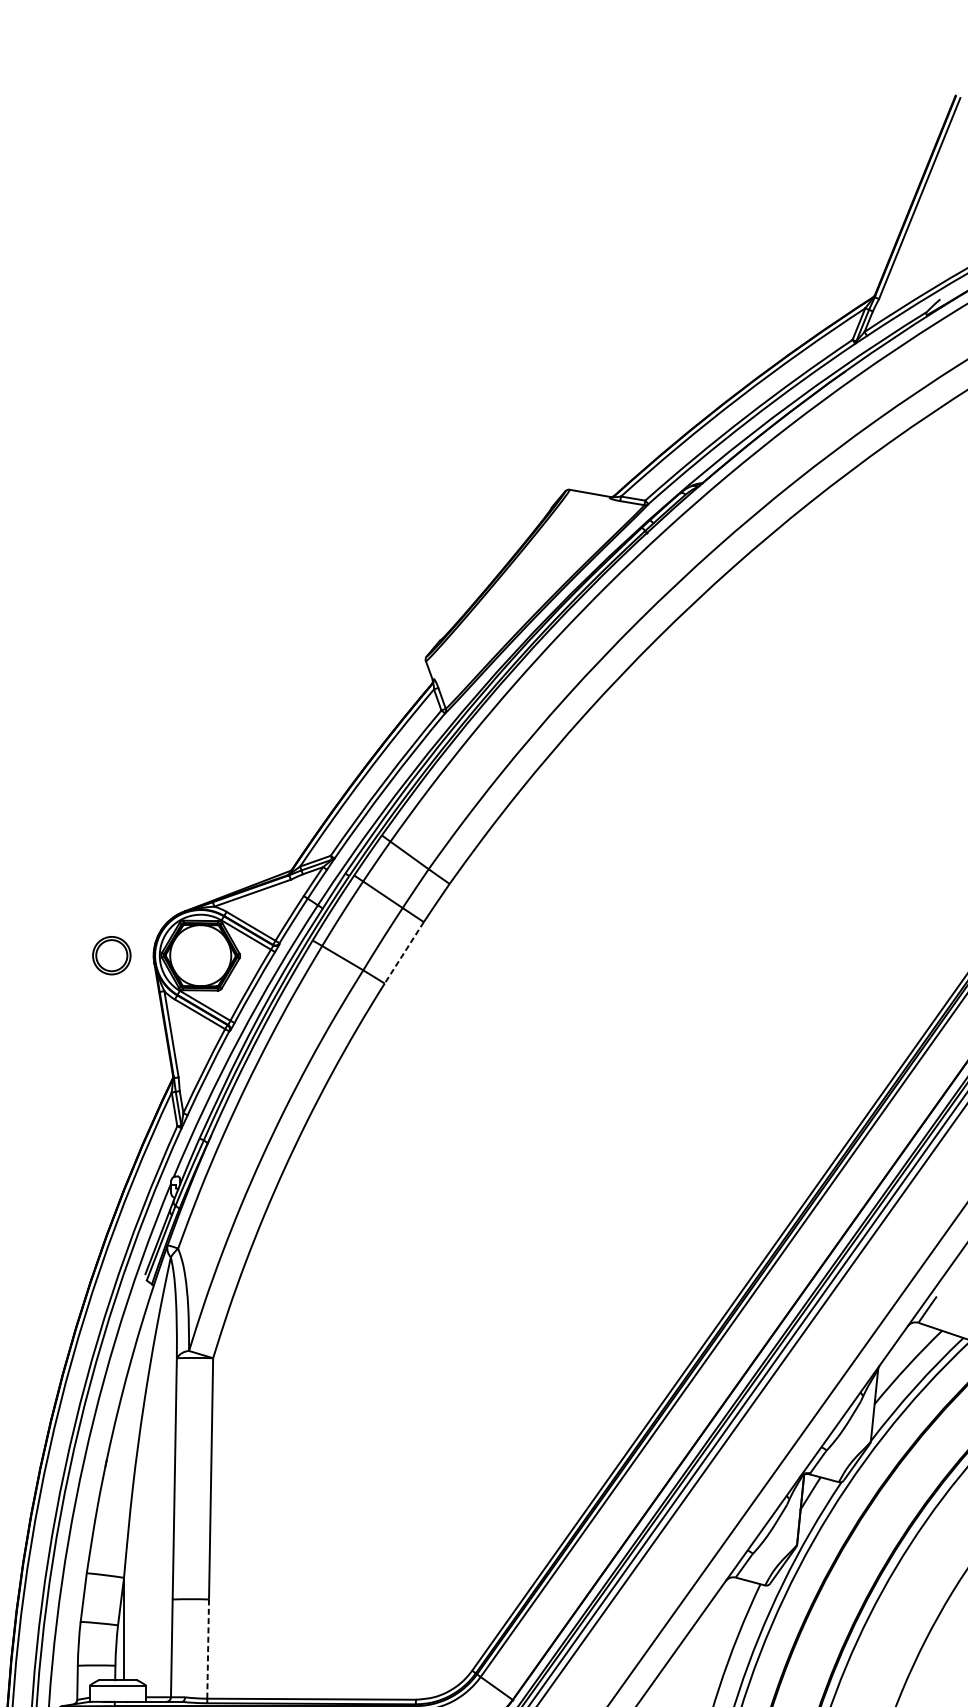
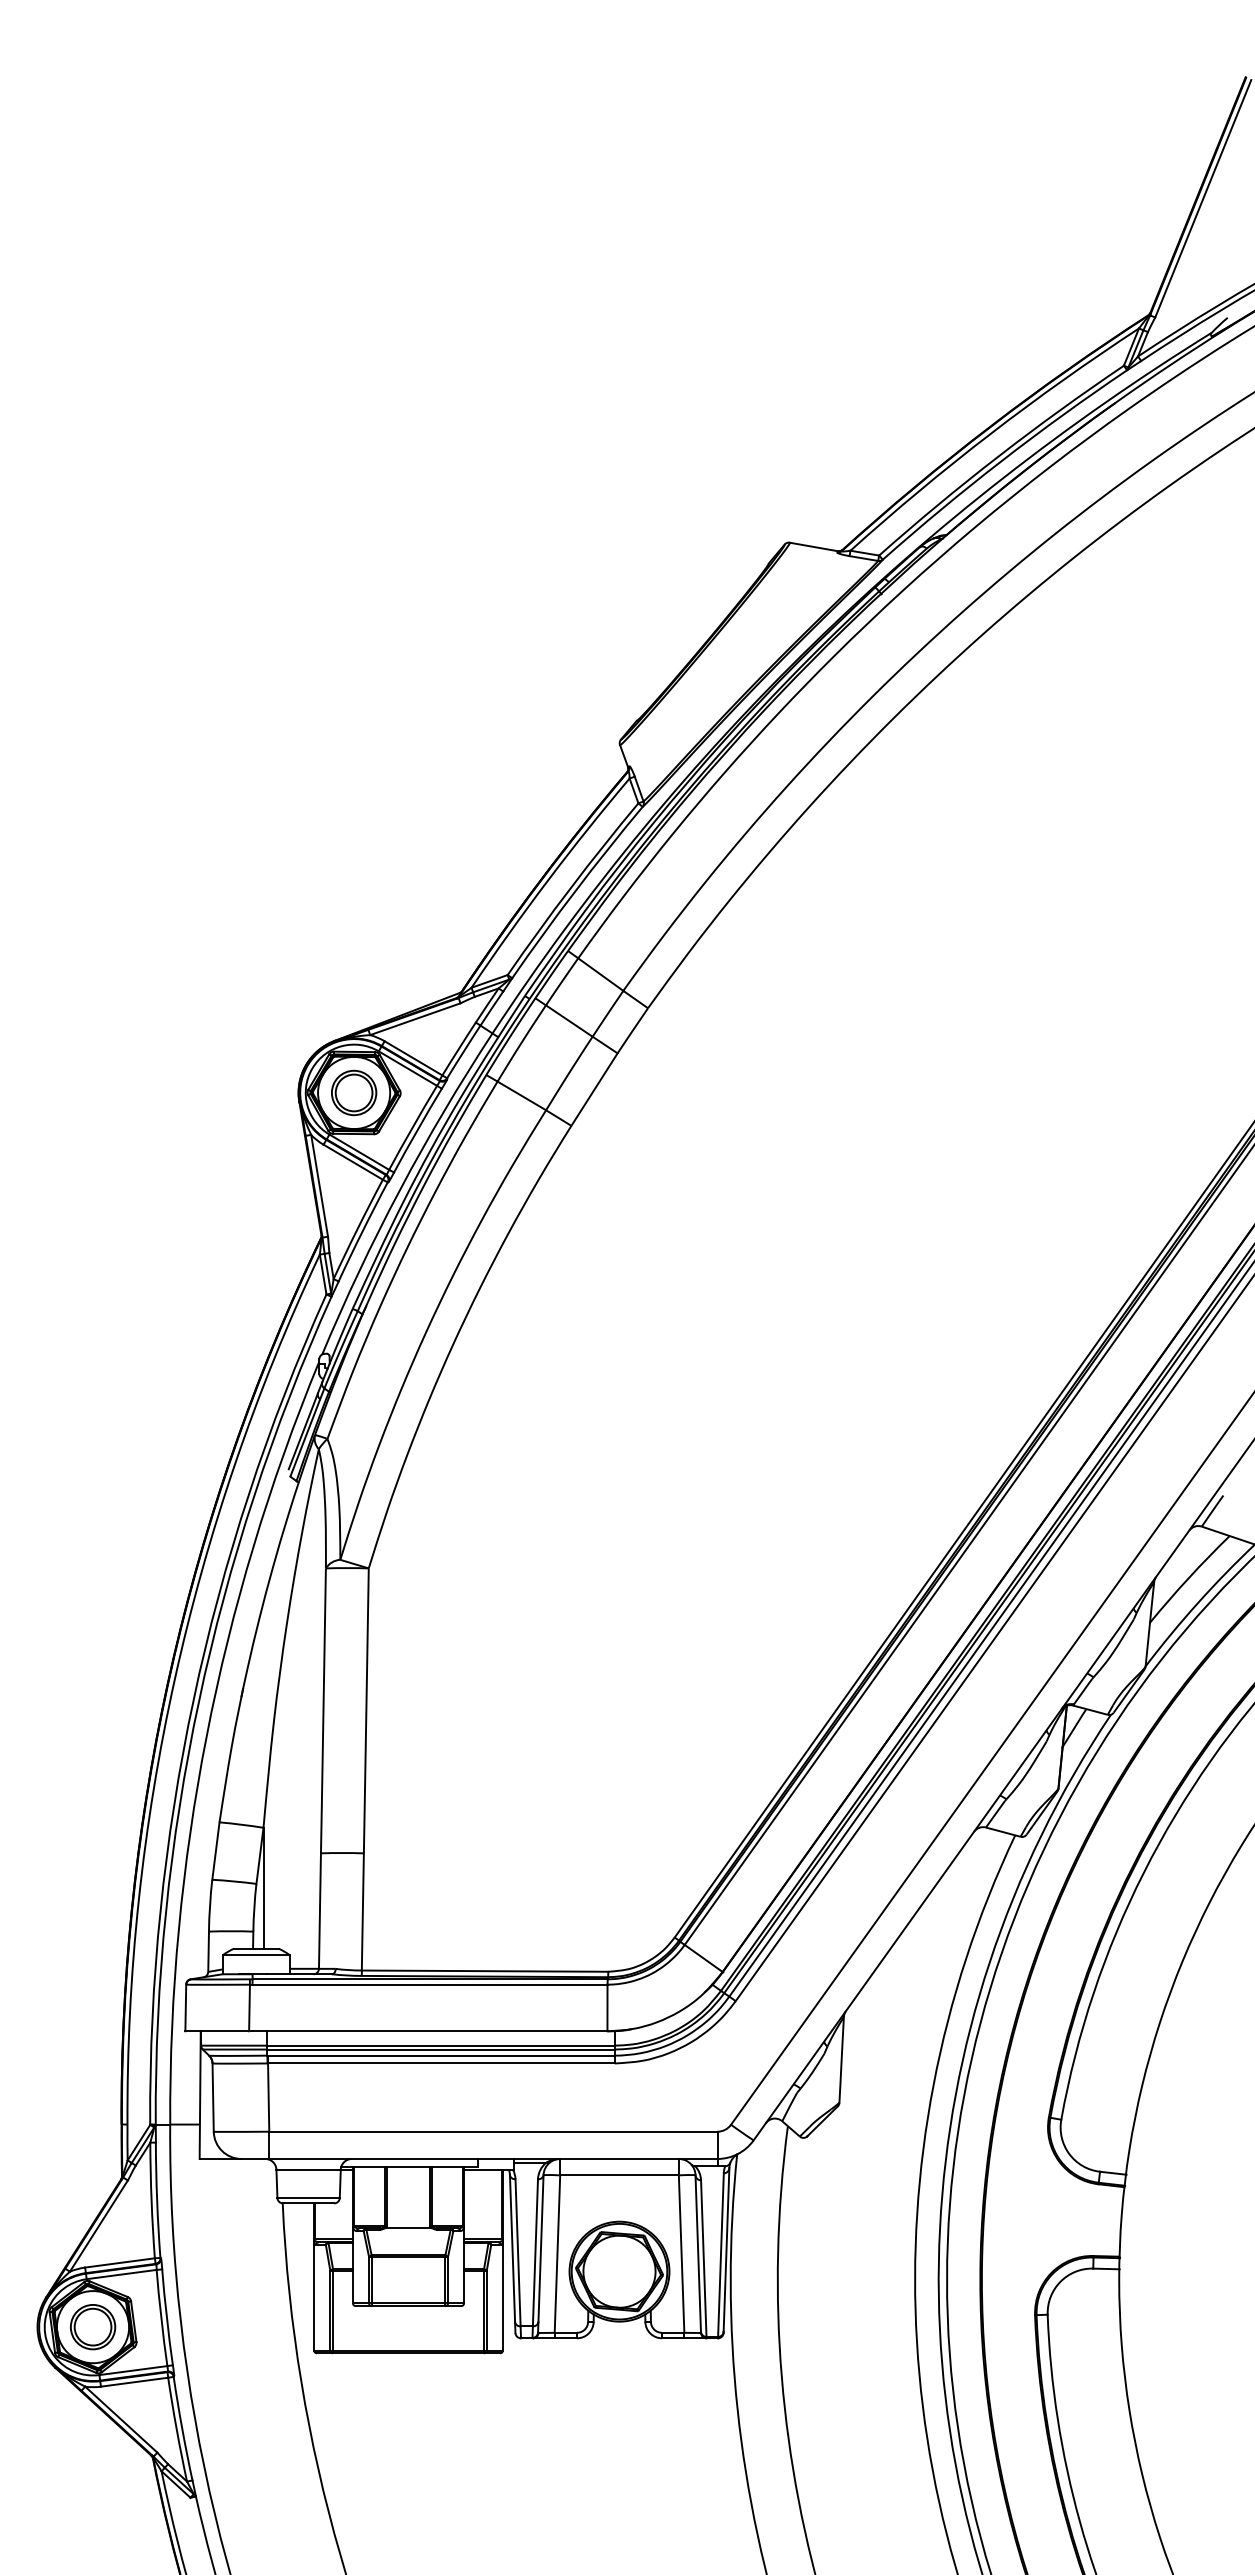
line: (404, 952) -> (594, 1089), dashed -> solid
part: (112, 955) -> (354, 1092), moved
line: (207, 1648) -> (362, 1911), dashed -> solid

